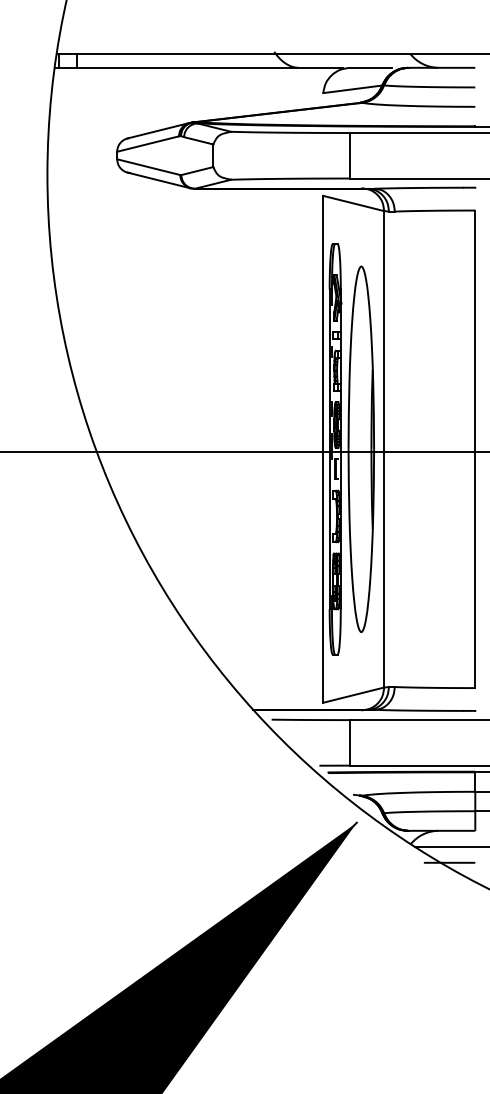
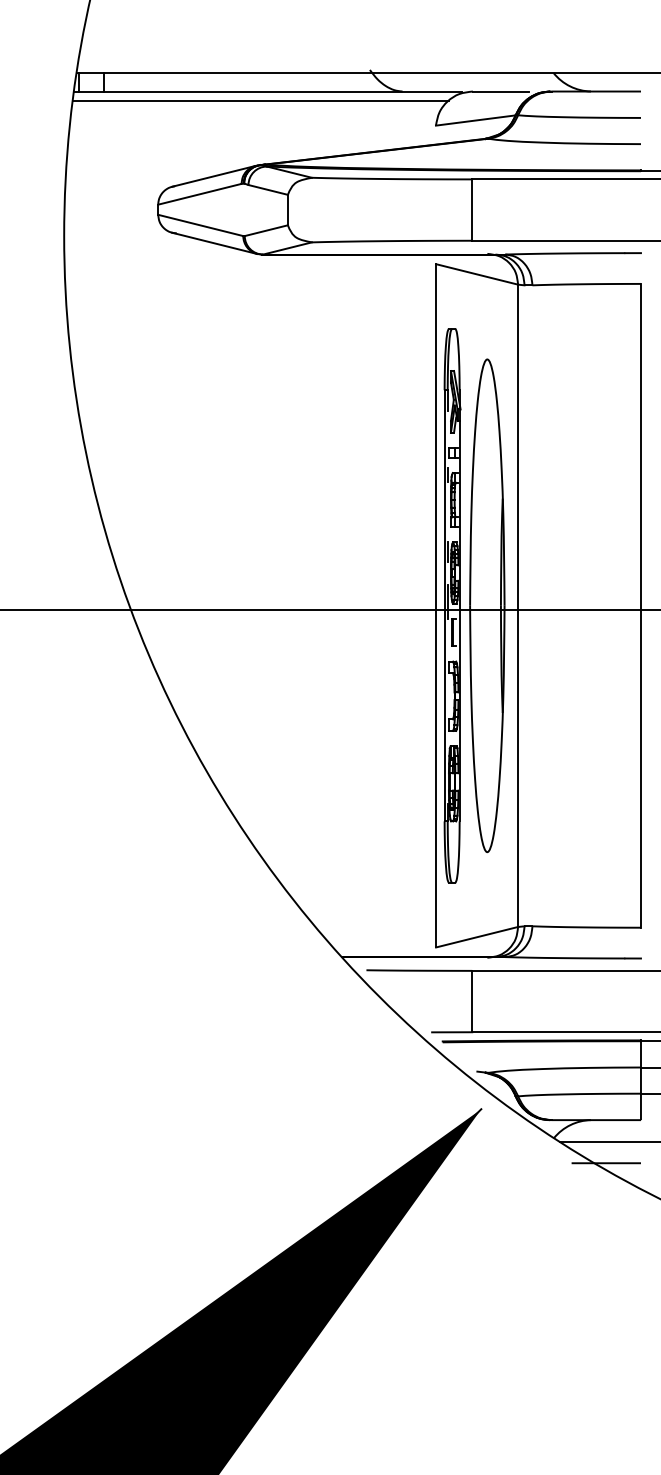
line: (192, 74) -> (259, 100), added

